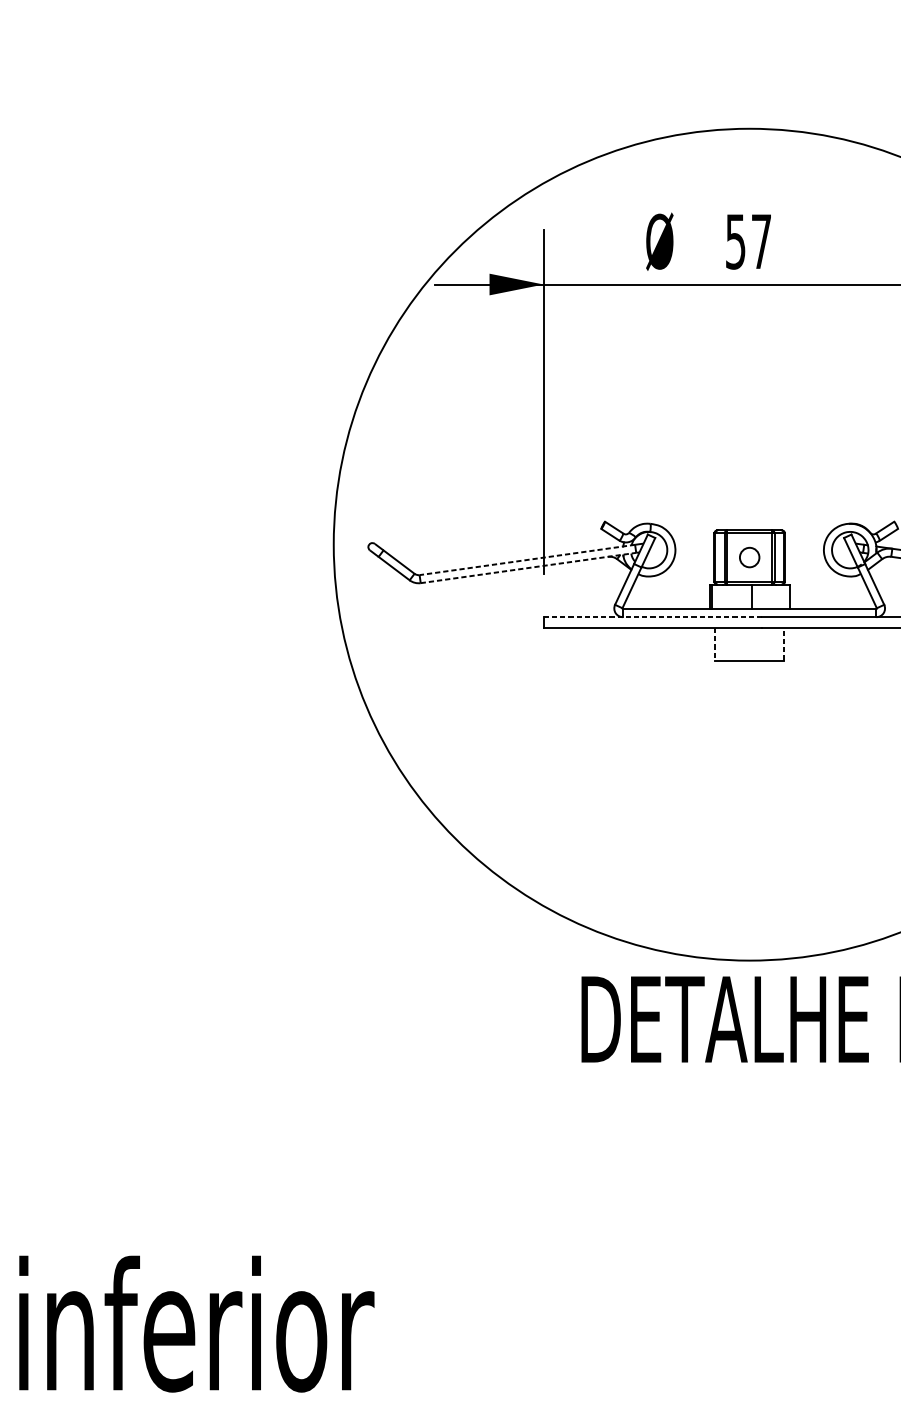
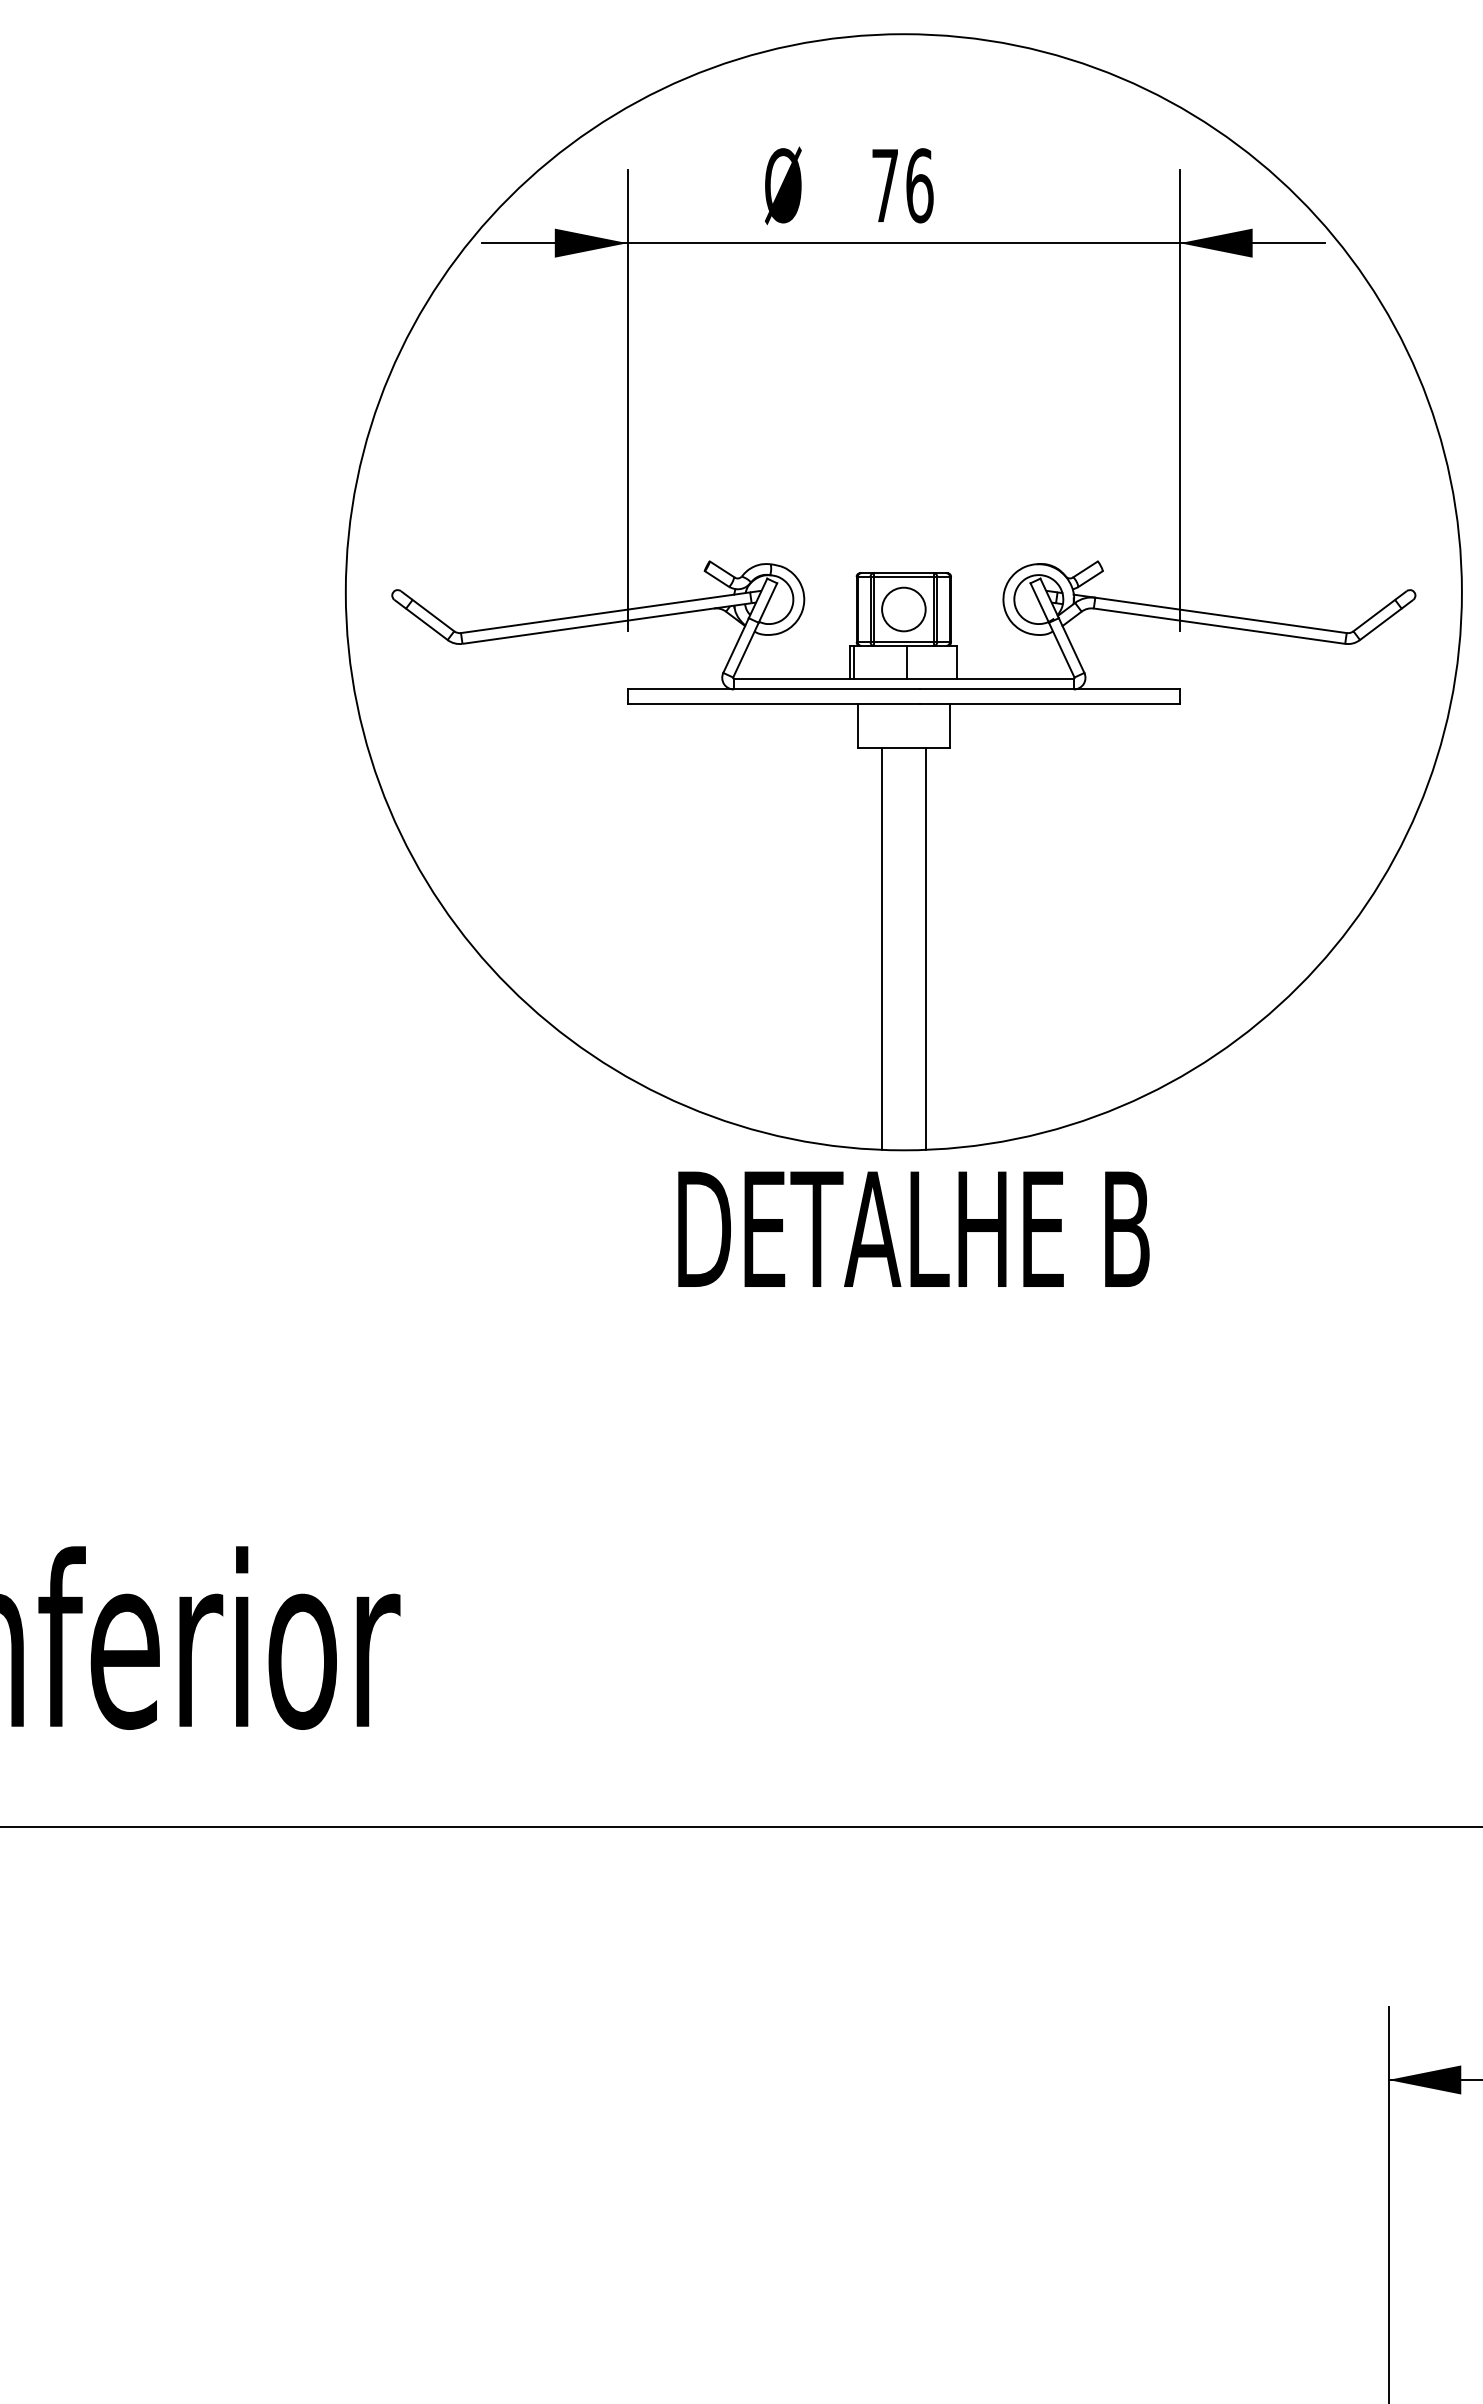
text: (748, 241) -> (902, 185), 57 -> 76
circle: (749, 557) -> (903, 609), size x1.67
line: (527, 559) -> (605, 612), dashed -> solid
line: (528, 567) -> (607, 623), dashed -> solid
line: (653, 617) -> (774, 689), dashed -> solid
line: (715, 644) -> (857, 725), dashed -> solid
line: (784, 644) -> (950, 725), dashed -> solid
line: (733, 810) -> (882, 948), added
line: (765, 810) -> (925, 948), added

